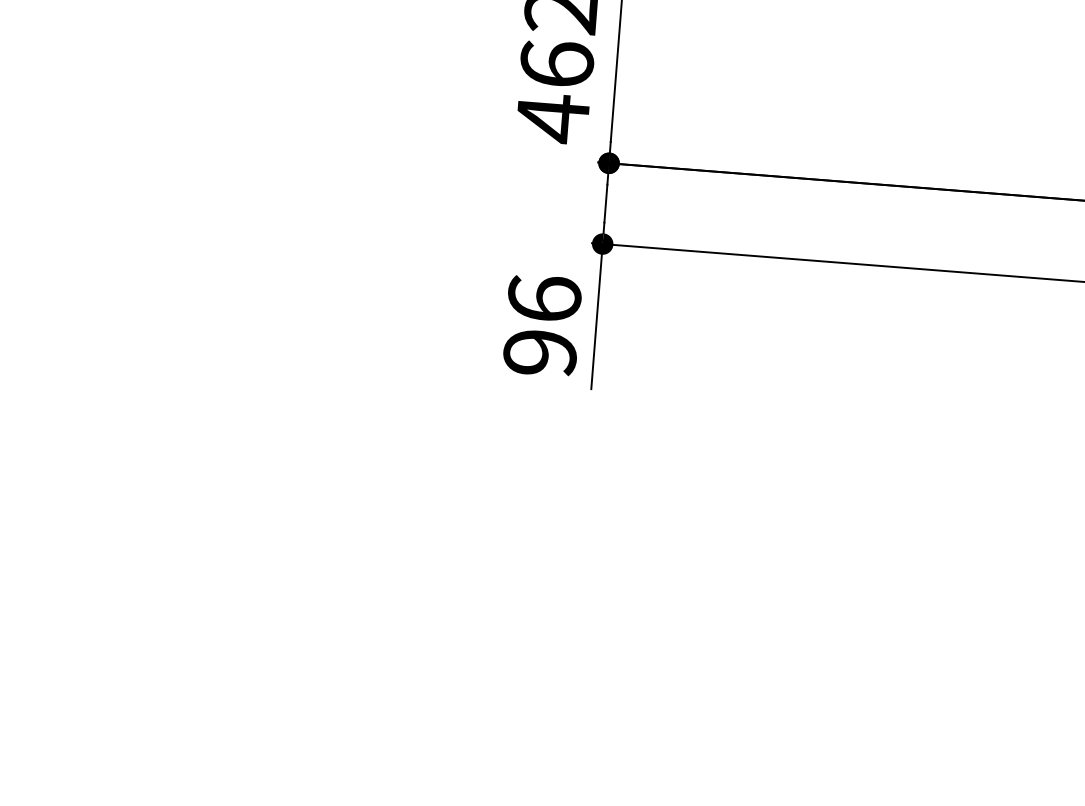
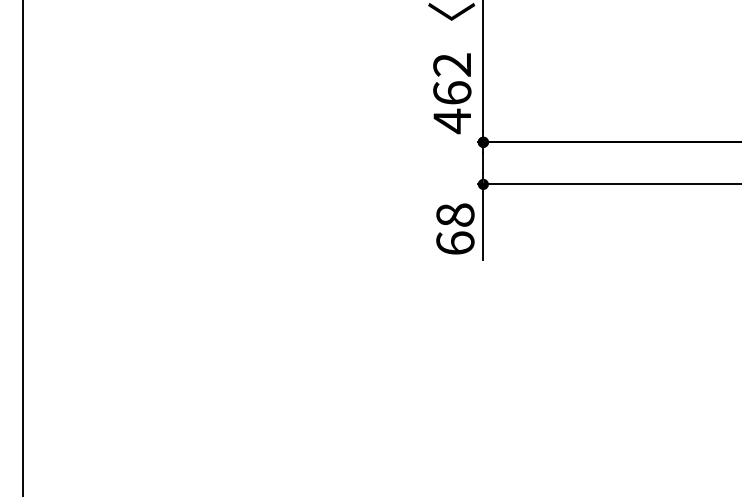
text: (542, 326) -> (455, 229), 96 -> 68

